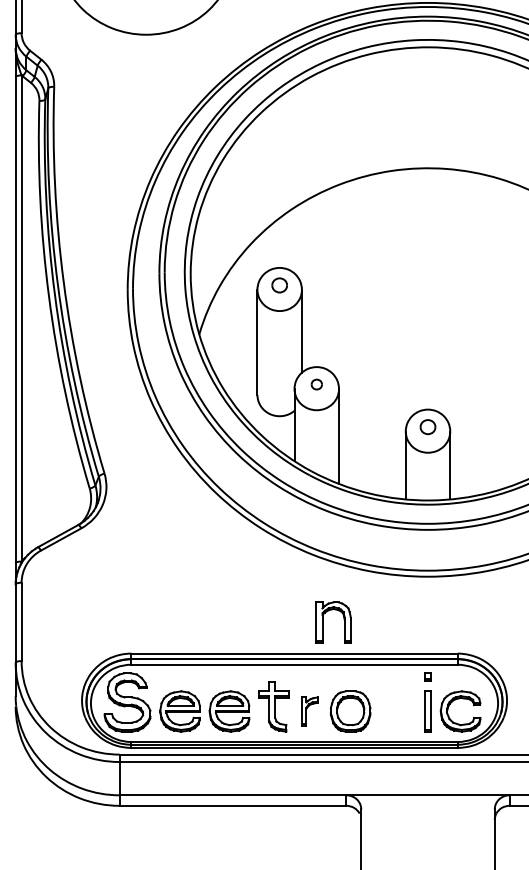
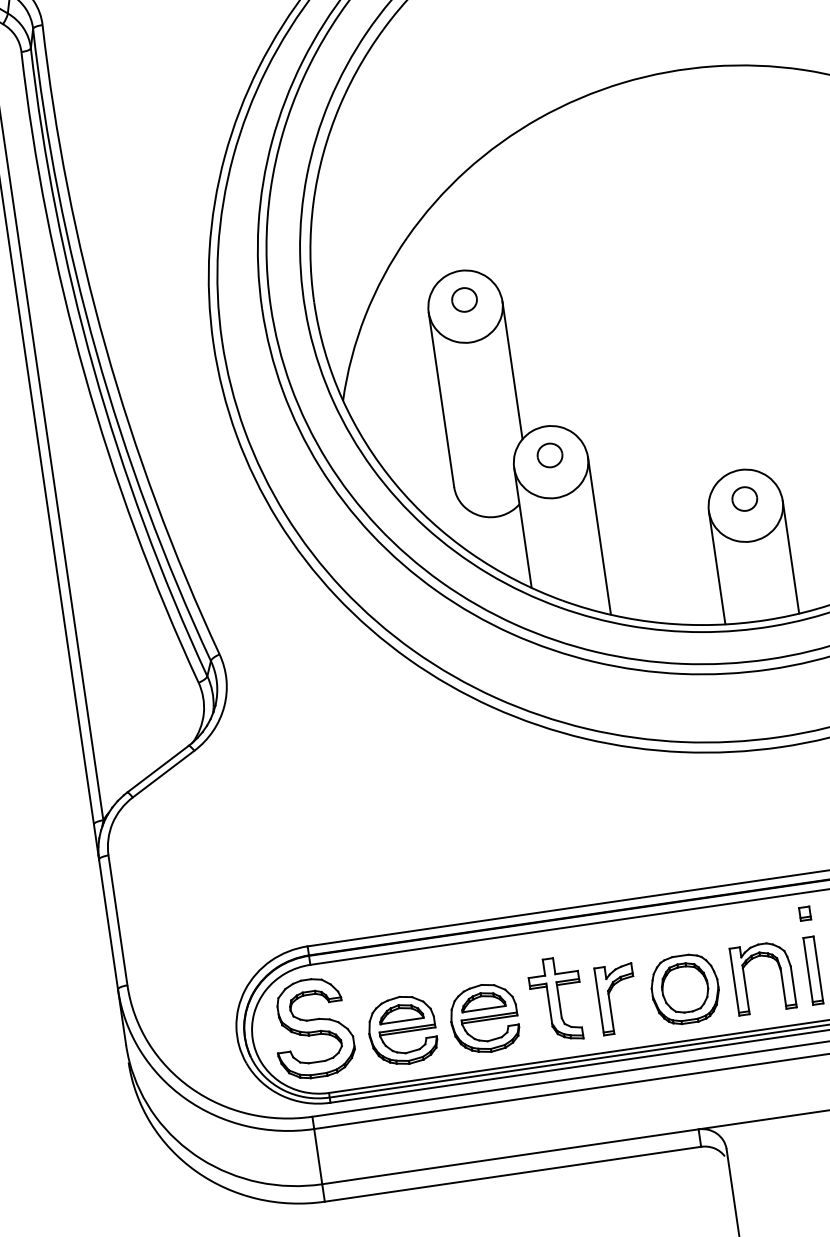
part: (316, 384) -> (549, 455), size x1.43
part: (323, 622) -> (746, 980), moved
part: (309, 711) -> (617, 999), size x1.43

